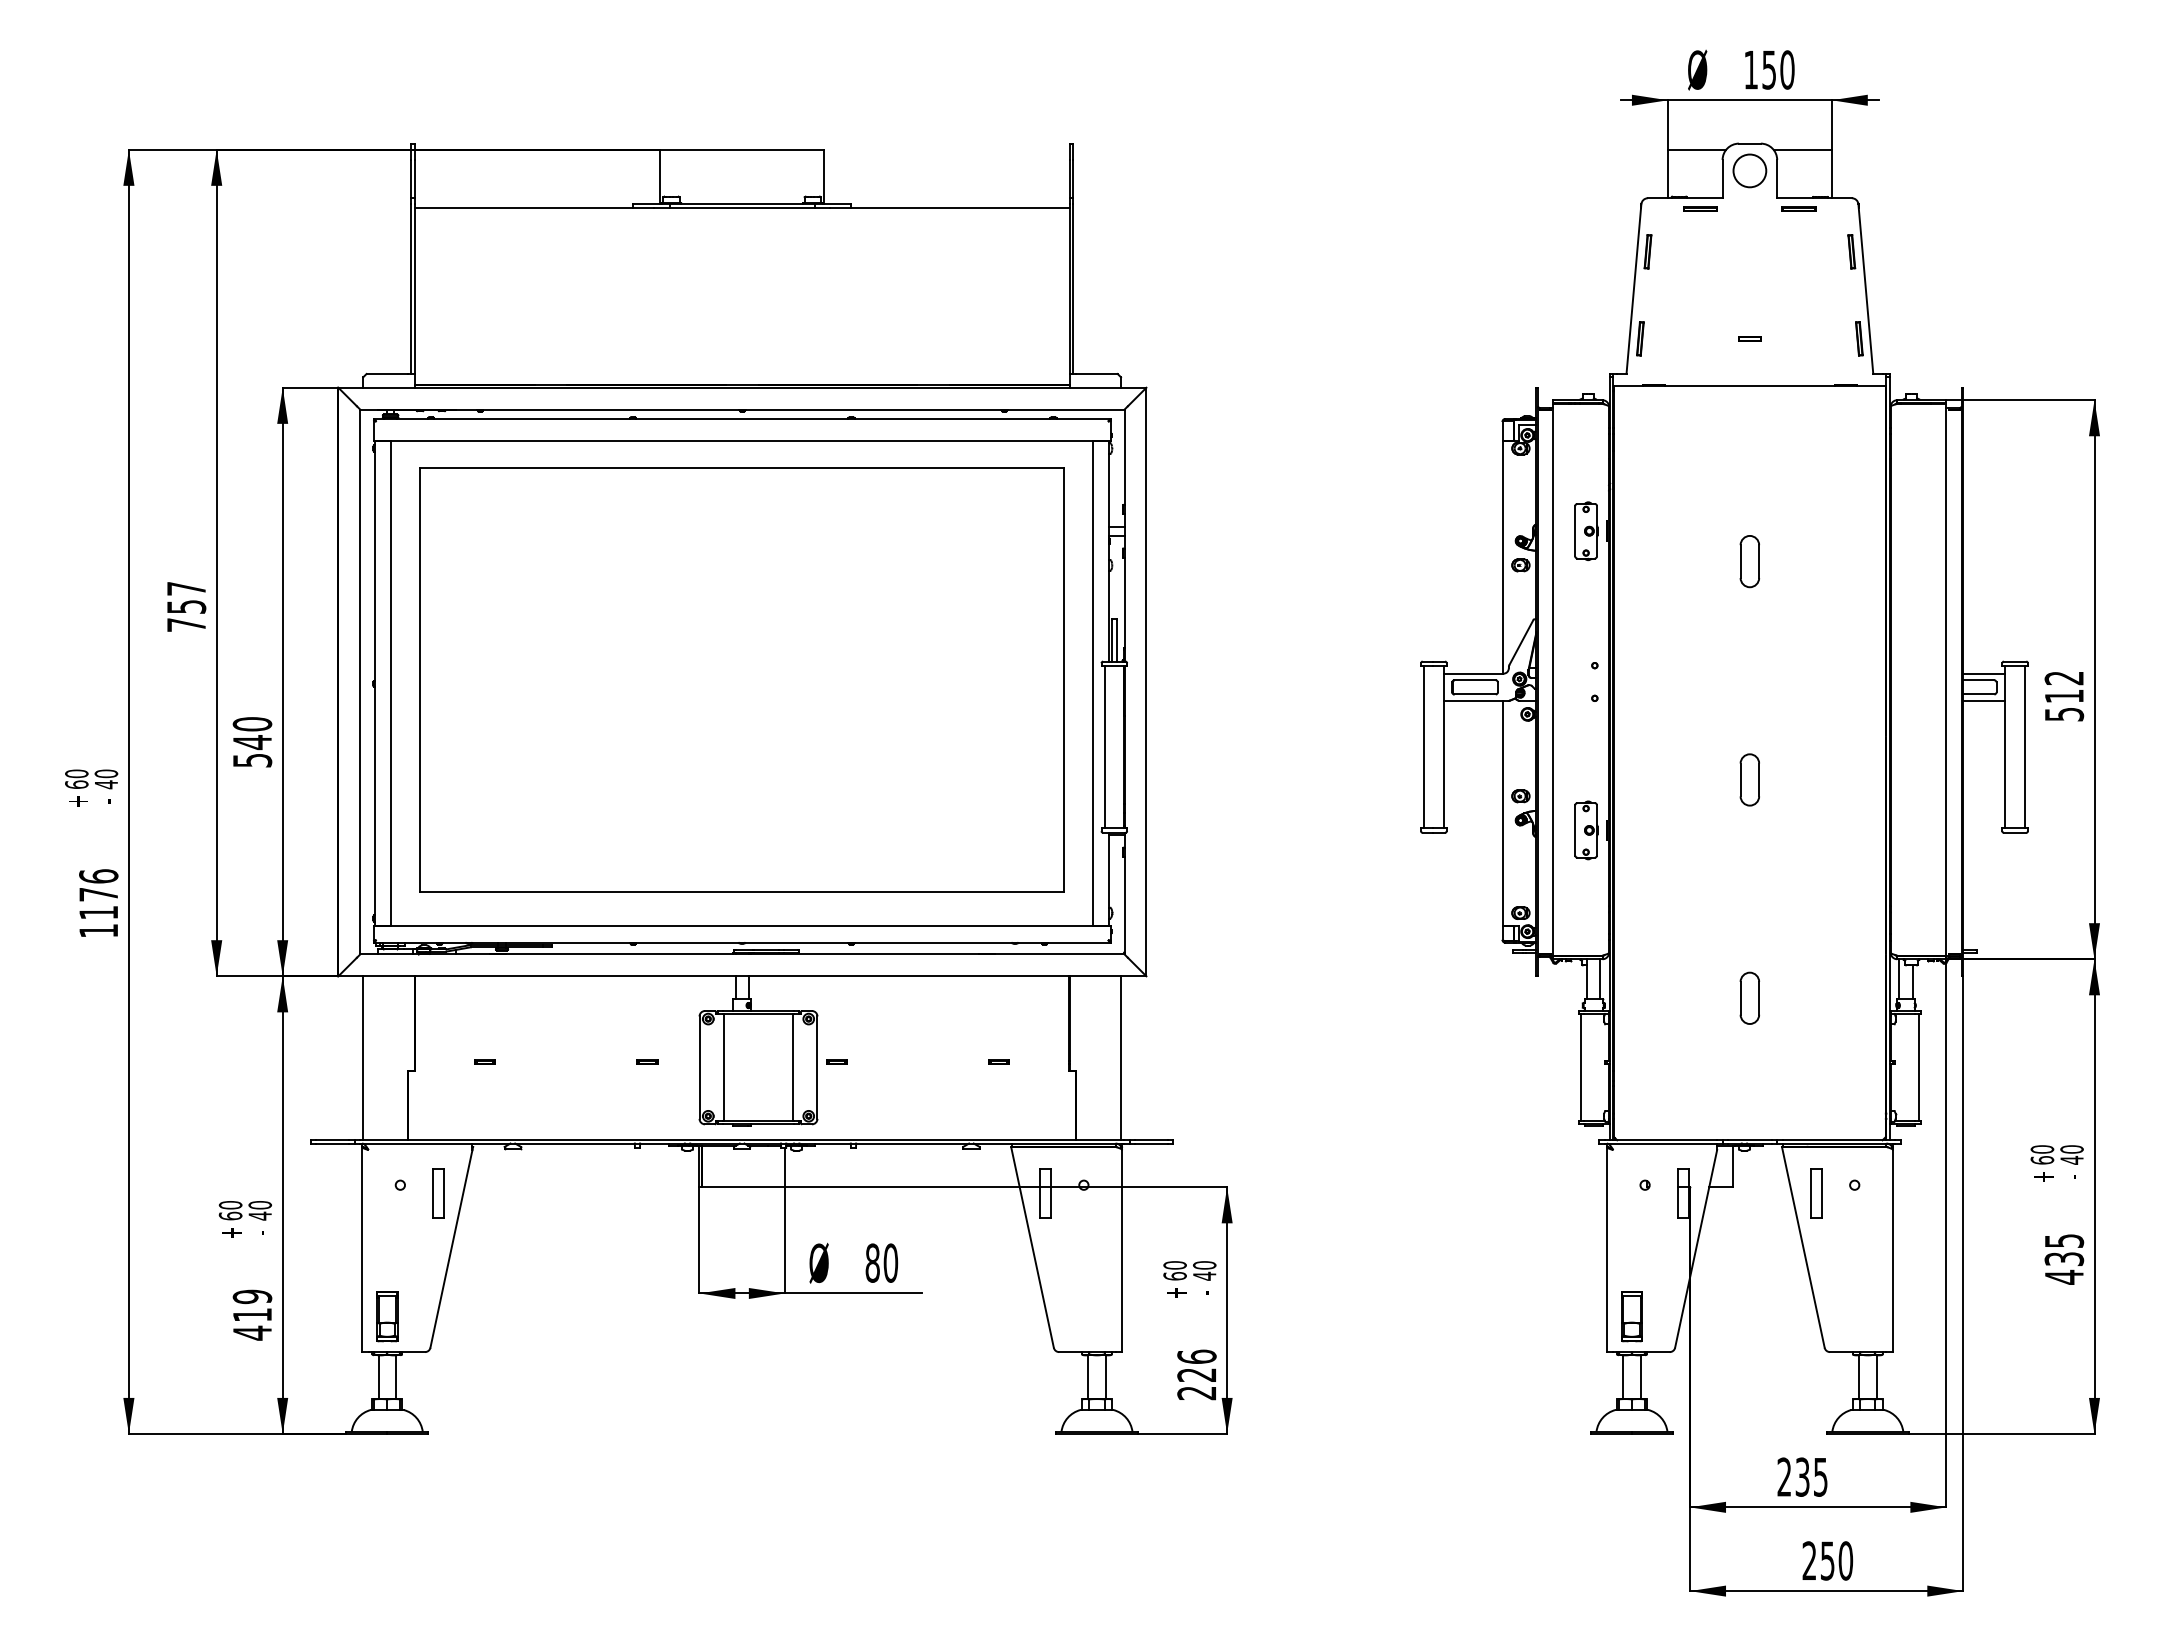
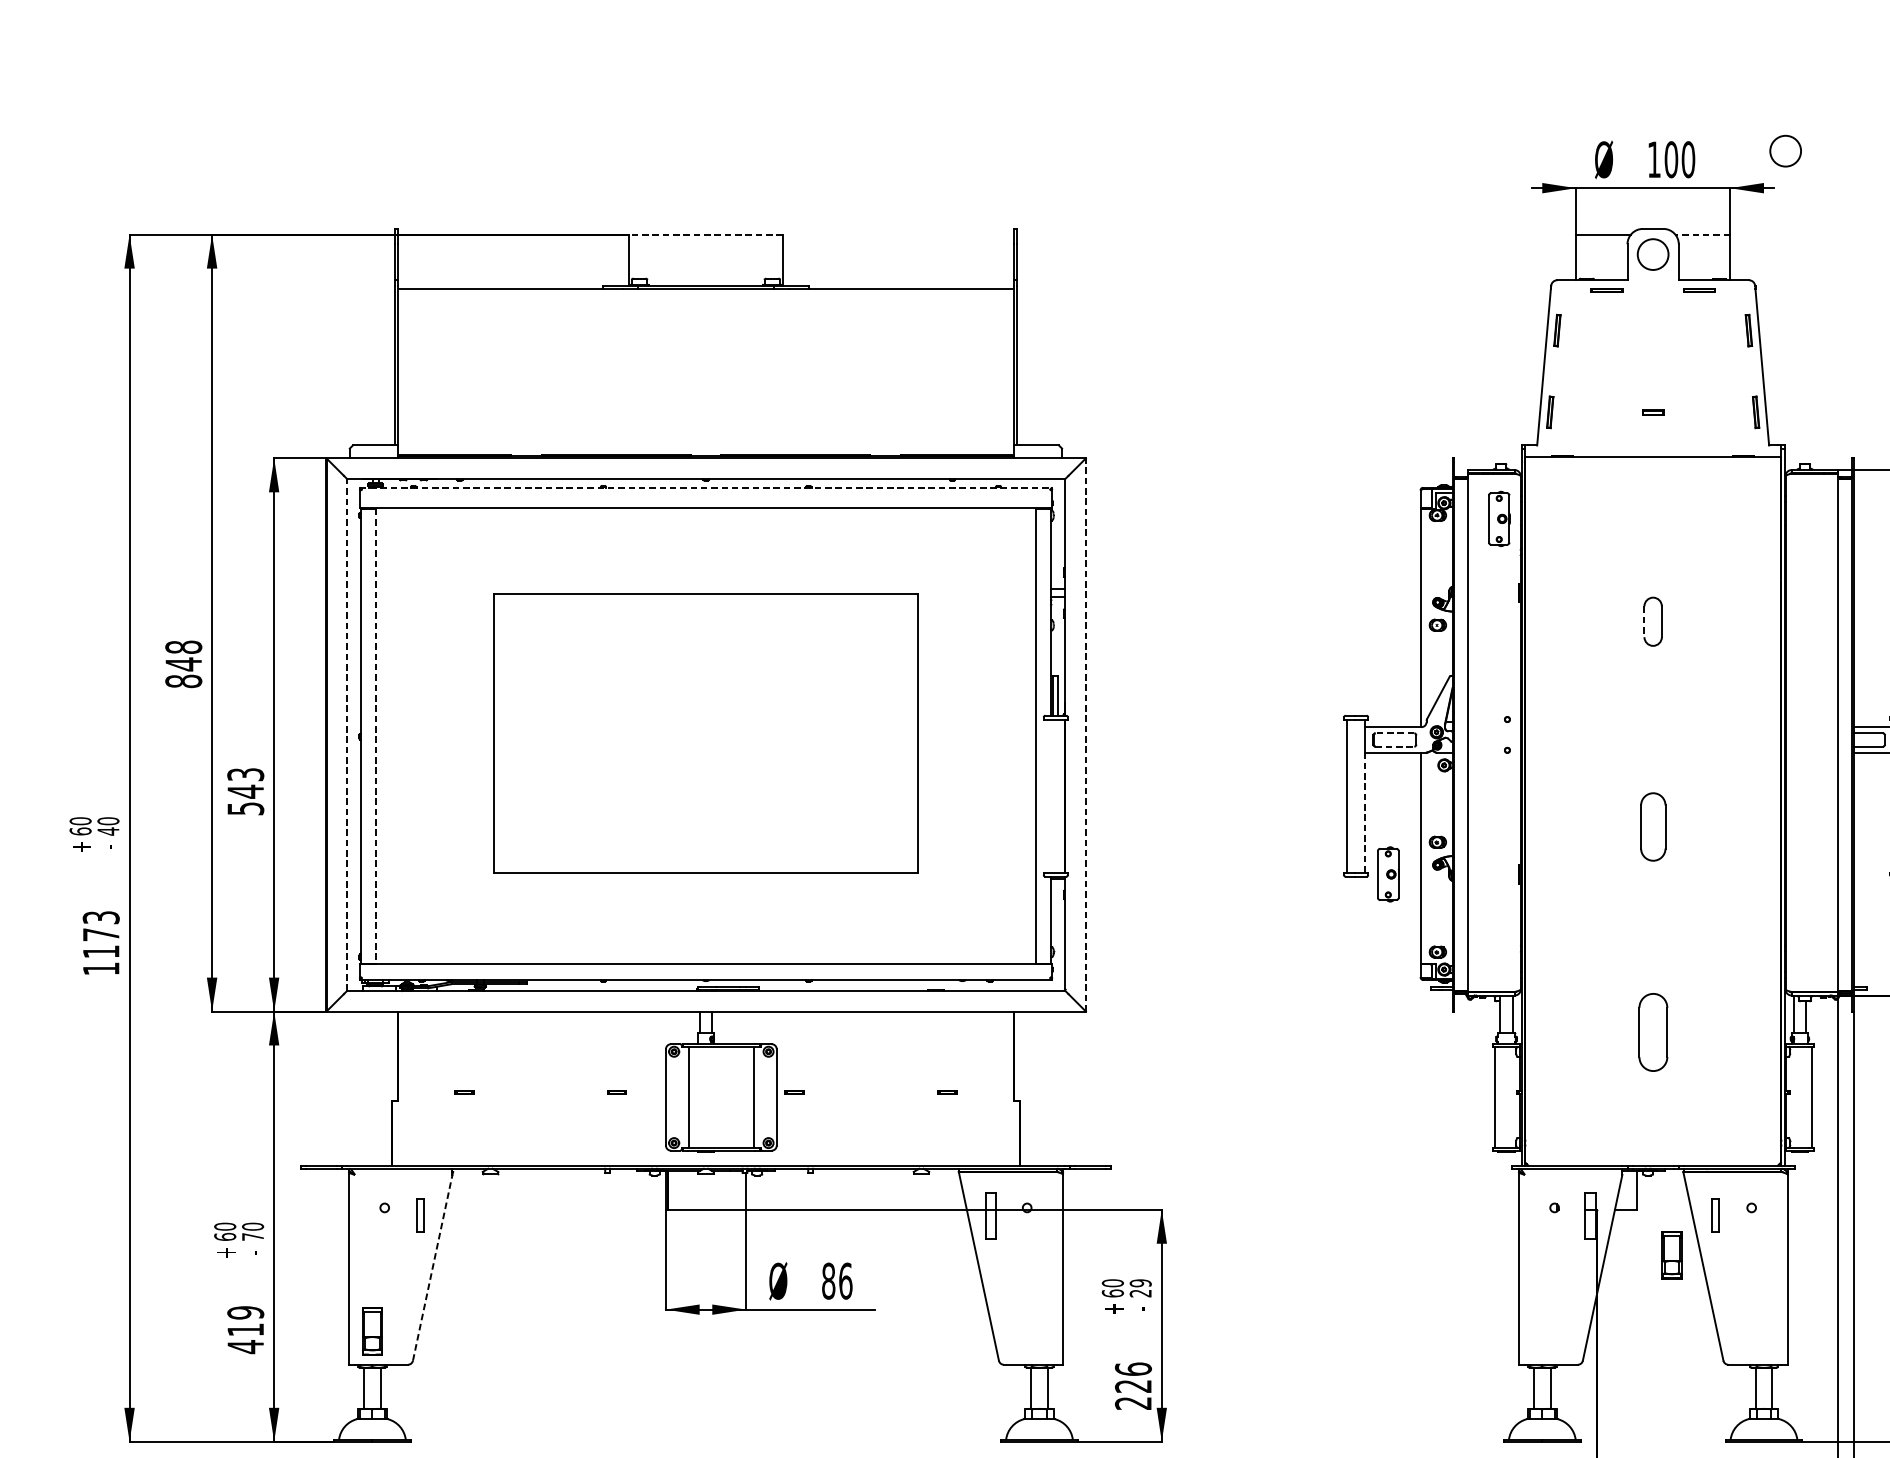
circle: (1890, 60) -> (1785, 150), added
text: (1769, 69) -> (1671, 159), 150 -> 100
line: (742, 149) -> (706, 234), solid -> dashed
line: (1802, 149) -> (1702, 234), solid -> dashed
line: (742, 419) -> (706, 488), solid -> dashed
part: (1586, 530) -> (1499, 518), moved
line: (1740, 562) -> (1644, 622), solid -> dashed
text: (186, 606) -> (183, 663), 757 -> 848
part: (741, 679) -> (705, 732), size x0.7
line: (1475, 680) -> (1395, 733), solid -> dashed
line: (360, 681) -> (347, 734), solid -> dashed
line: (1146, 681) -> (1086, 734), solid -> dashed
line: (391, 684) -> (376, 737), solid -> dashed
line: (1475, 694) -> (1395, 746), solid -> dashed
text: (252, 724) -> (245, 774), 540 -> 543
line: (1104, 746) -> (1046, 795), removed
line: (1443, 764) -> (1365, 812), solid -> dashed
part: (1749, 779) -> (1652, 826), size x1.4
part: (1586, 830) -> (1388, 874), moved
text: (98, 876) -> (101, 917), 1176 -> 1173
part: (1749, 997) -> (1652, 1031), size x1.6
line: (363, 1058) -> (350, 1088), removed
line: (1121, 1058) -> (1062, 1088), removed
part: (438, 1193) -> (420, 1215), size x0.7
part: (1816, 1193) -> (1715, 1215), size x0.7
text: (259, 1215) -> (252, 1236), 40 -> 70
line: (451, 1248) -> (432, 1267), solid -> dashed
text: (890, 1262) -> (845, 1280), 80 -> 86
text: (1204, 1270) -> (1140, 1288), 40 -> 29
part: (1631, 1316) -> (1671, 1255), moved

